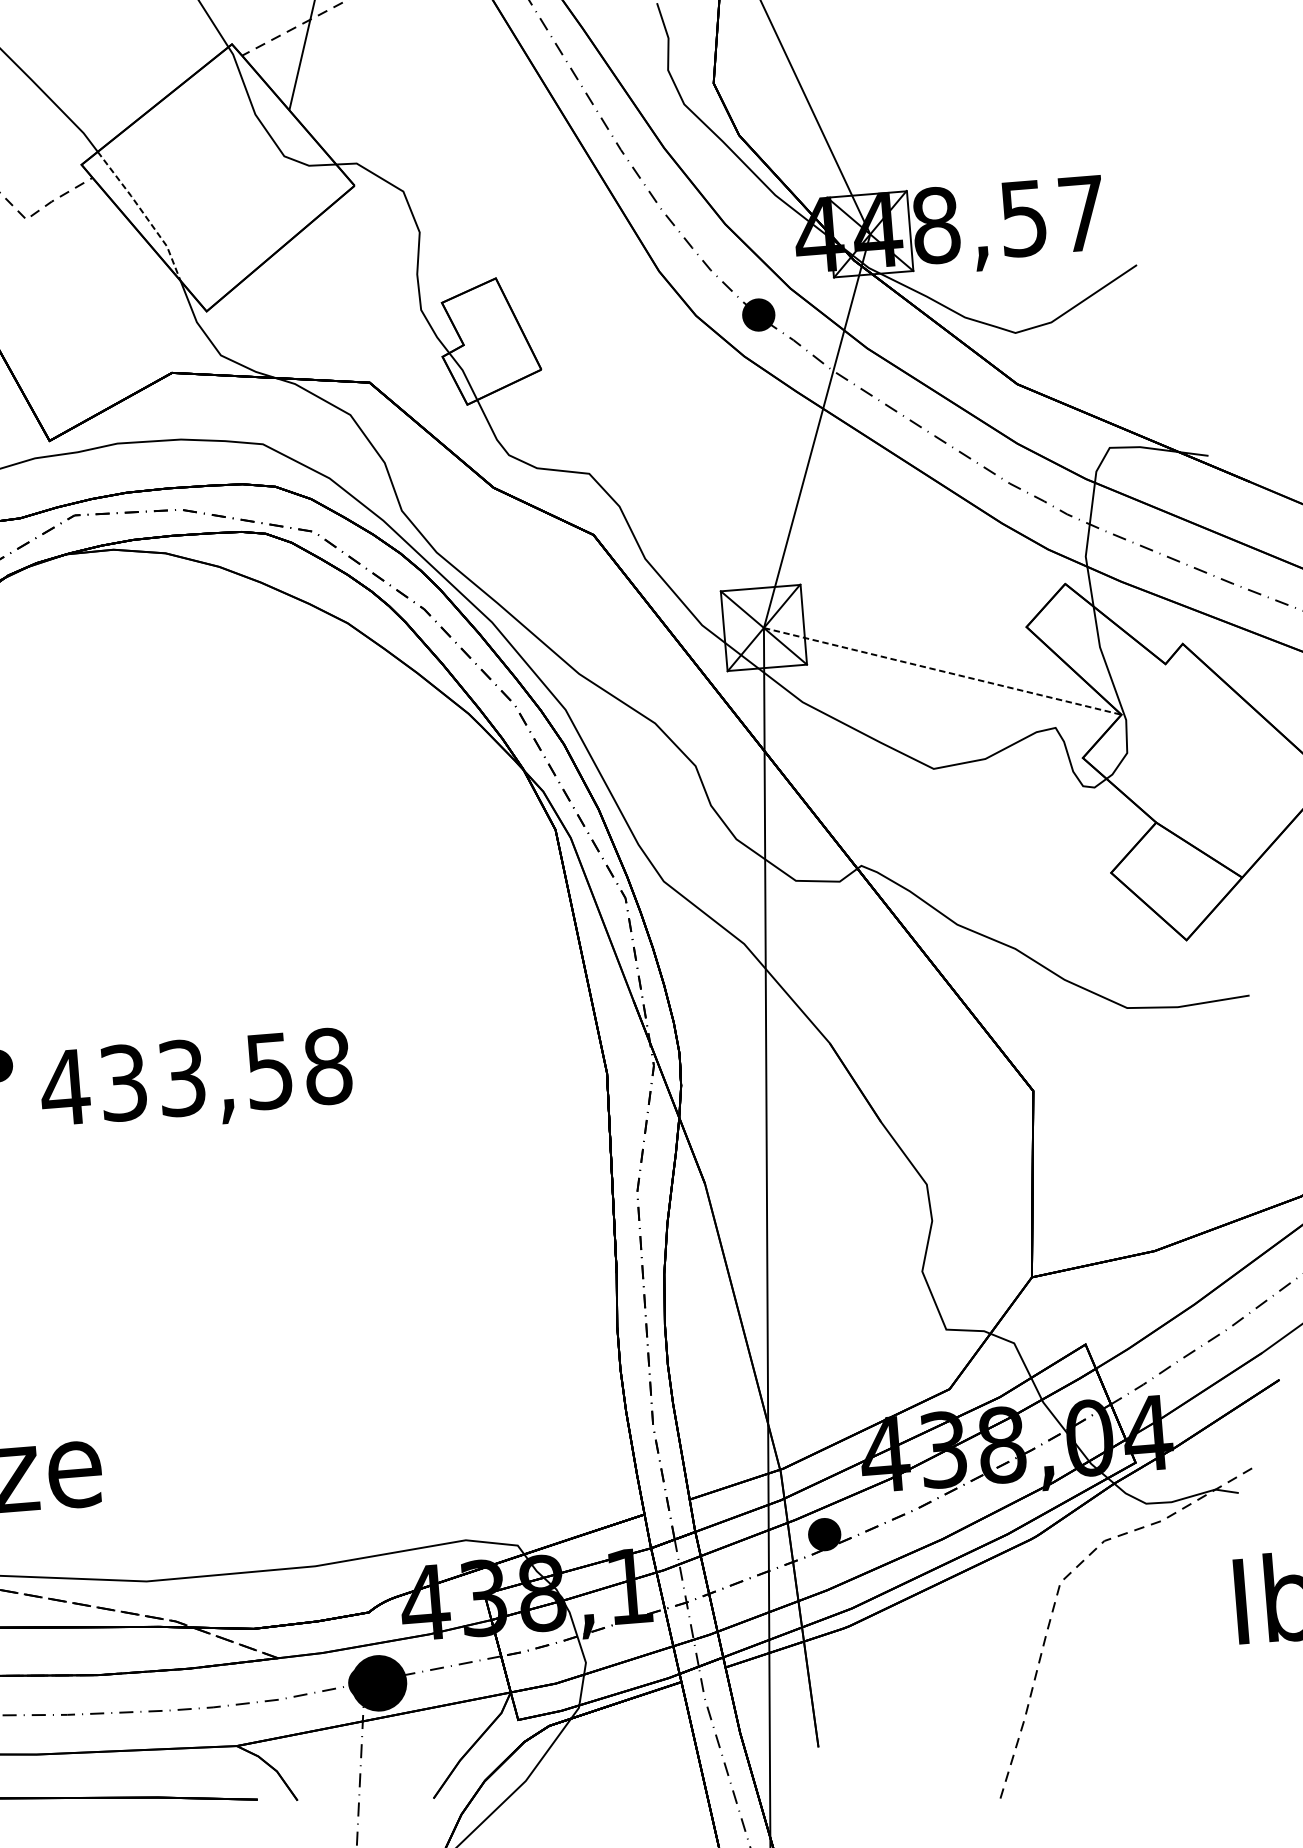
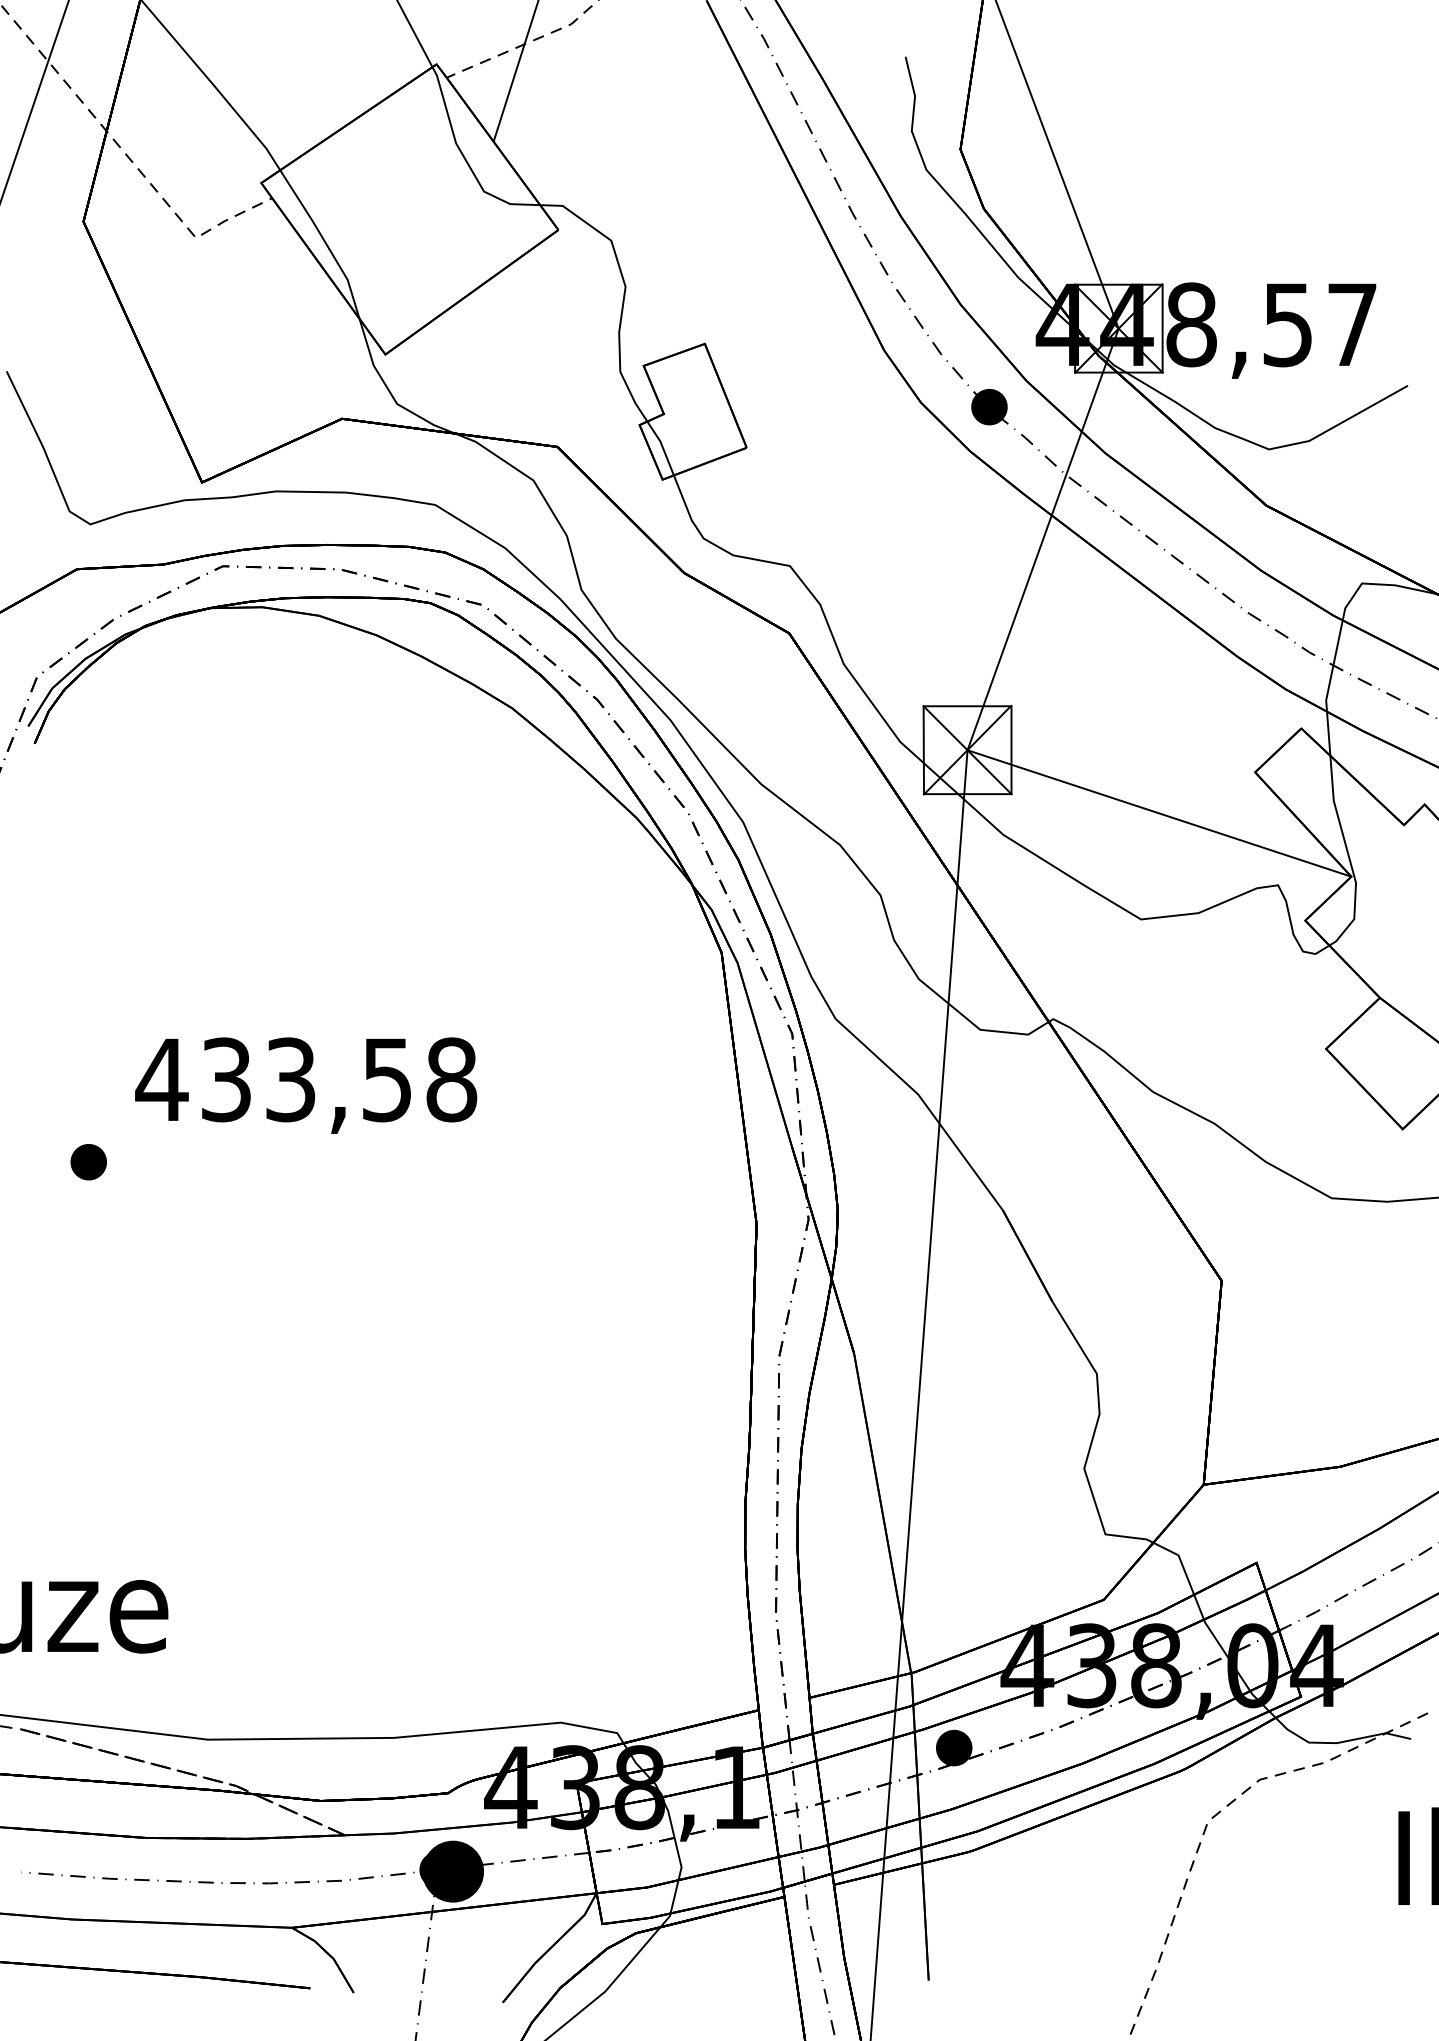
line: (144, 214) -> (325, 242), dashed -> solid
line: (942, 671) -> (1159, 813), dashed -> solid
text: (196, 1082) -> (306, 1085), moved

